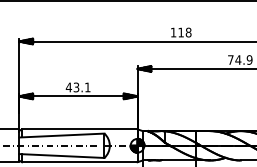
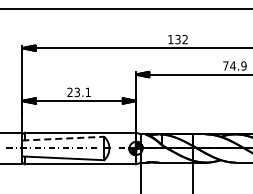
text: (184, 32) -> (181, 39), 118 -> 132
text: (69, 86) -> (70, 91), 43.1 -> 23.1
line: (62, 135) -> (63, 138), solid -> dashed

